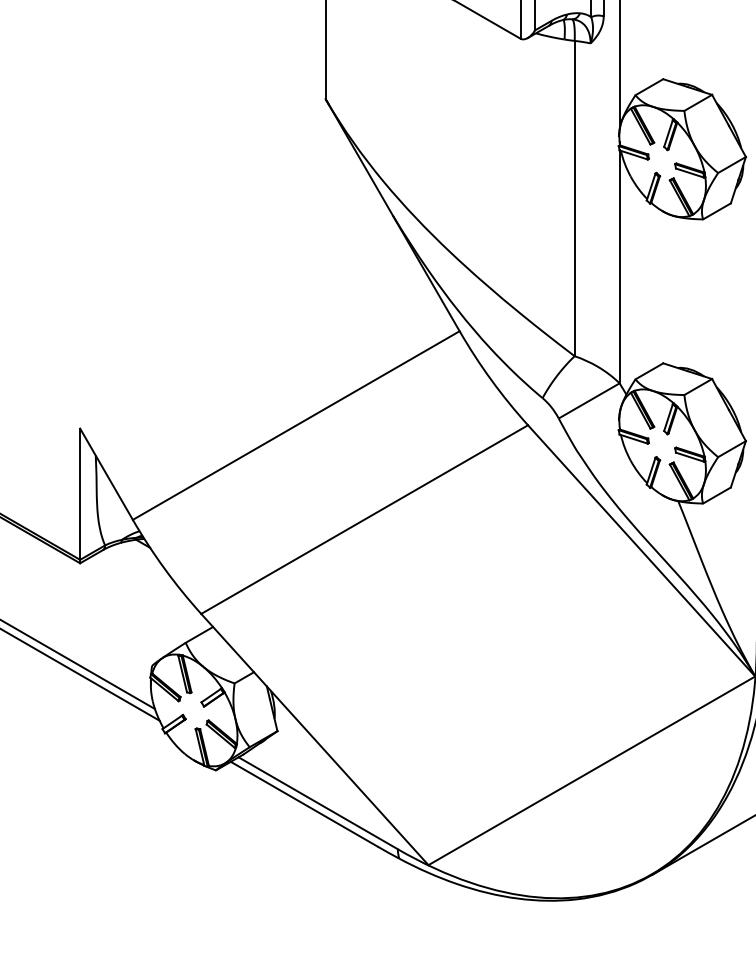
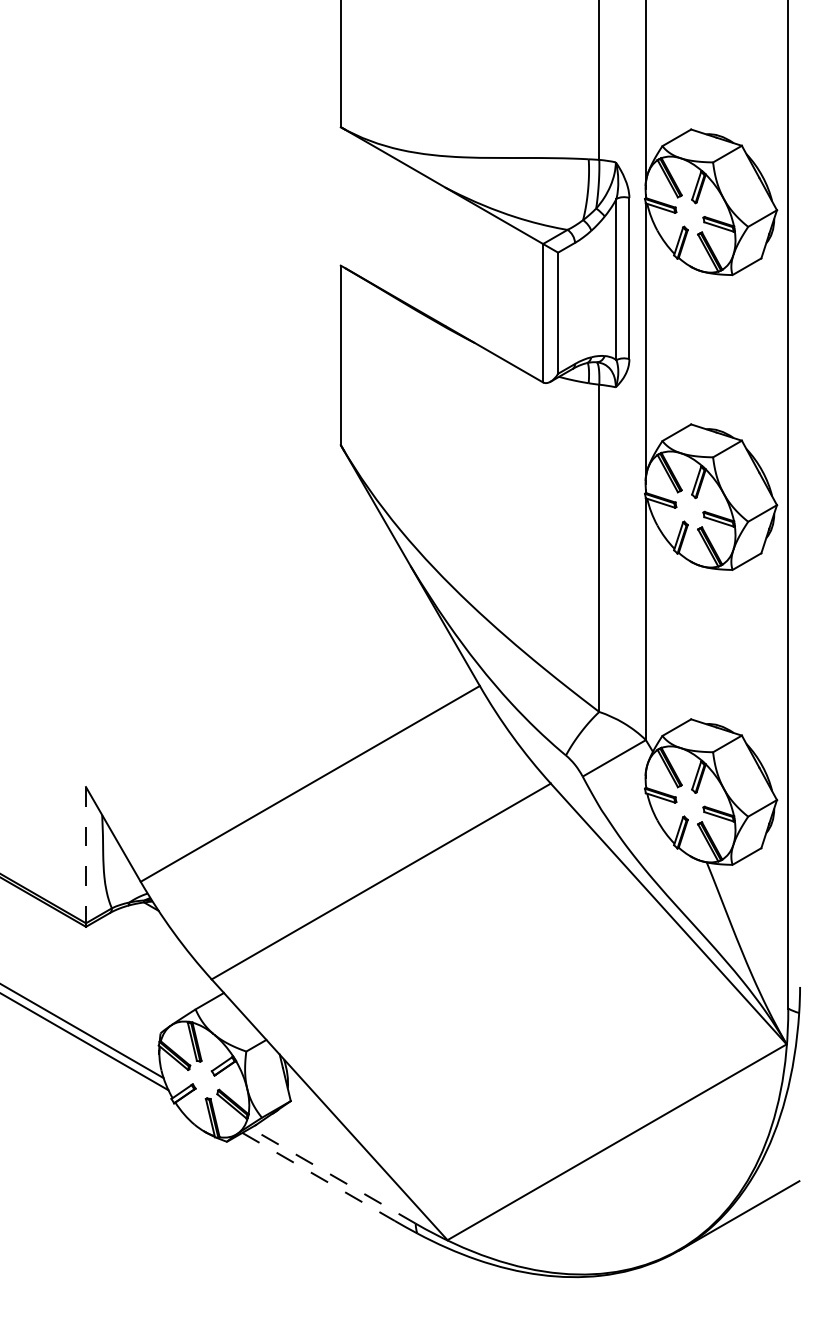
line: (80, 494) -> (86, 855), solid -> dashed
line: (317, 802) -> (332, 1175), solid -> dashed
line: (305, 804) -> (319, 1177), solid -> dashed

